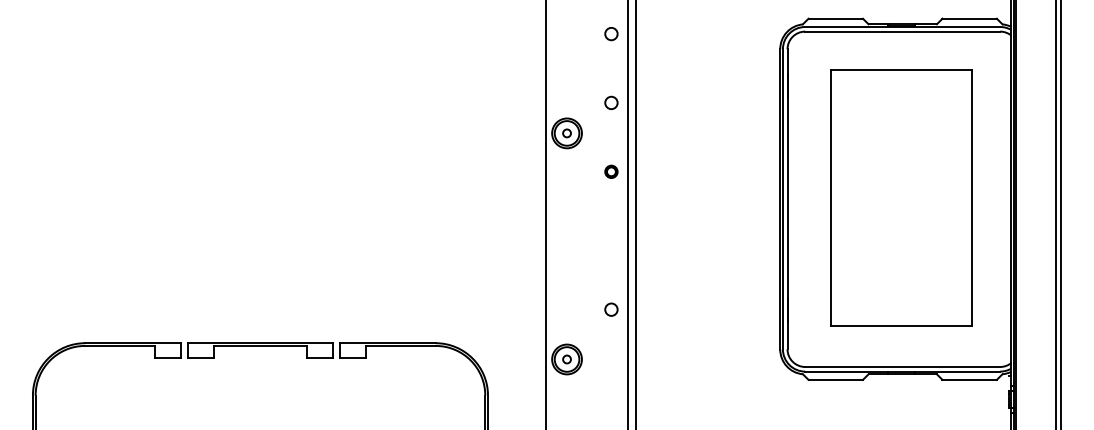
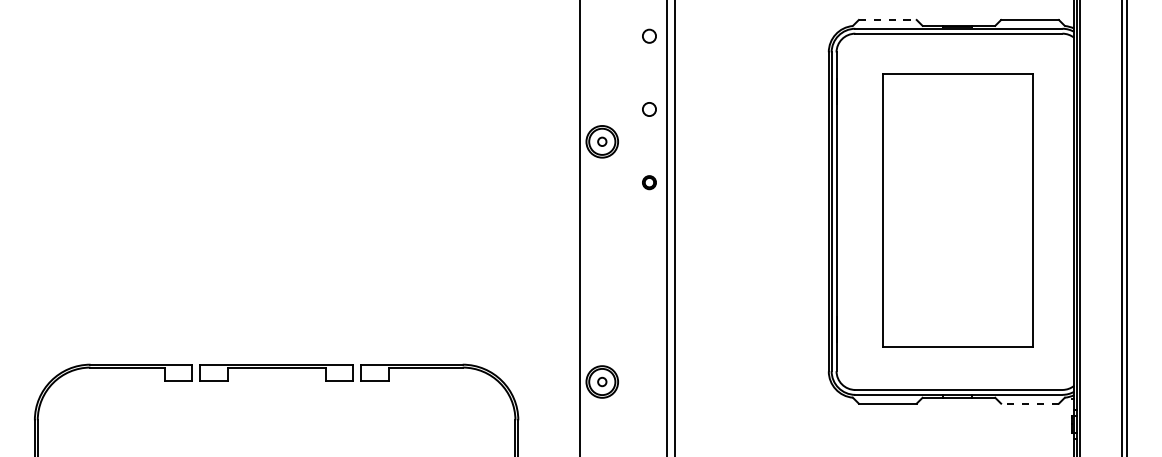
line: (835, 19) -> (887, 20), solid -> dashed
circle: (611, 309) -> (649, 328), removed
line: (970, 379) -> (1030, 403), solid -> dashed

